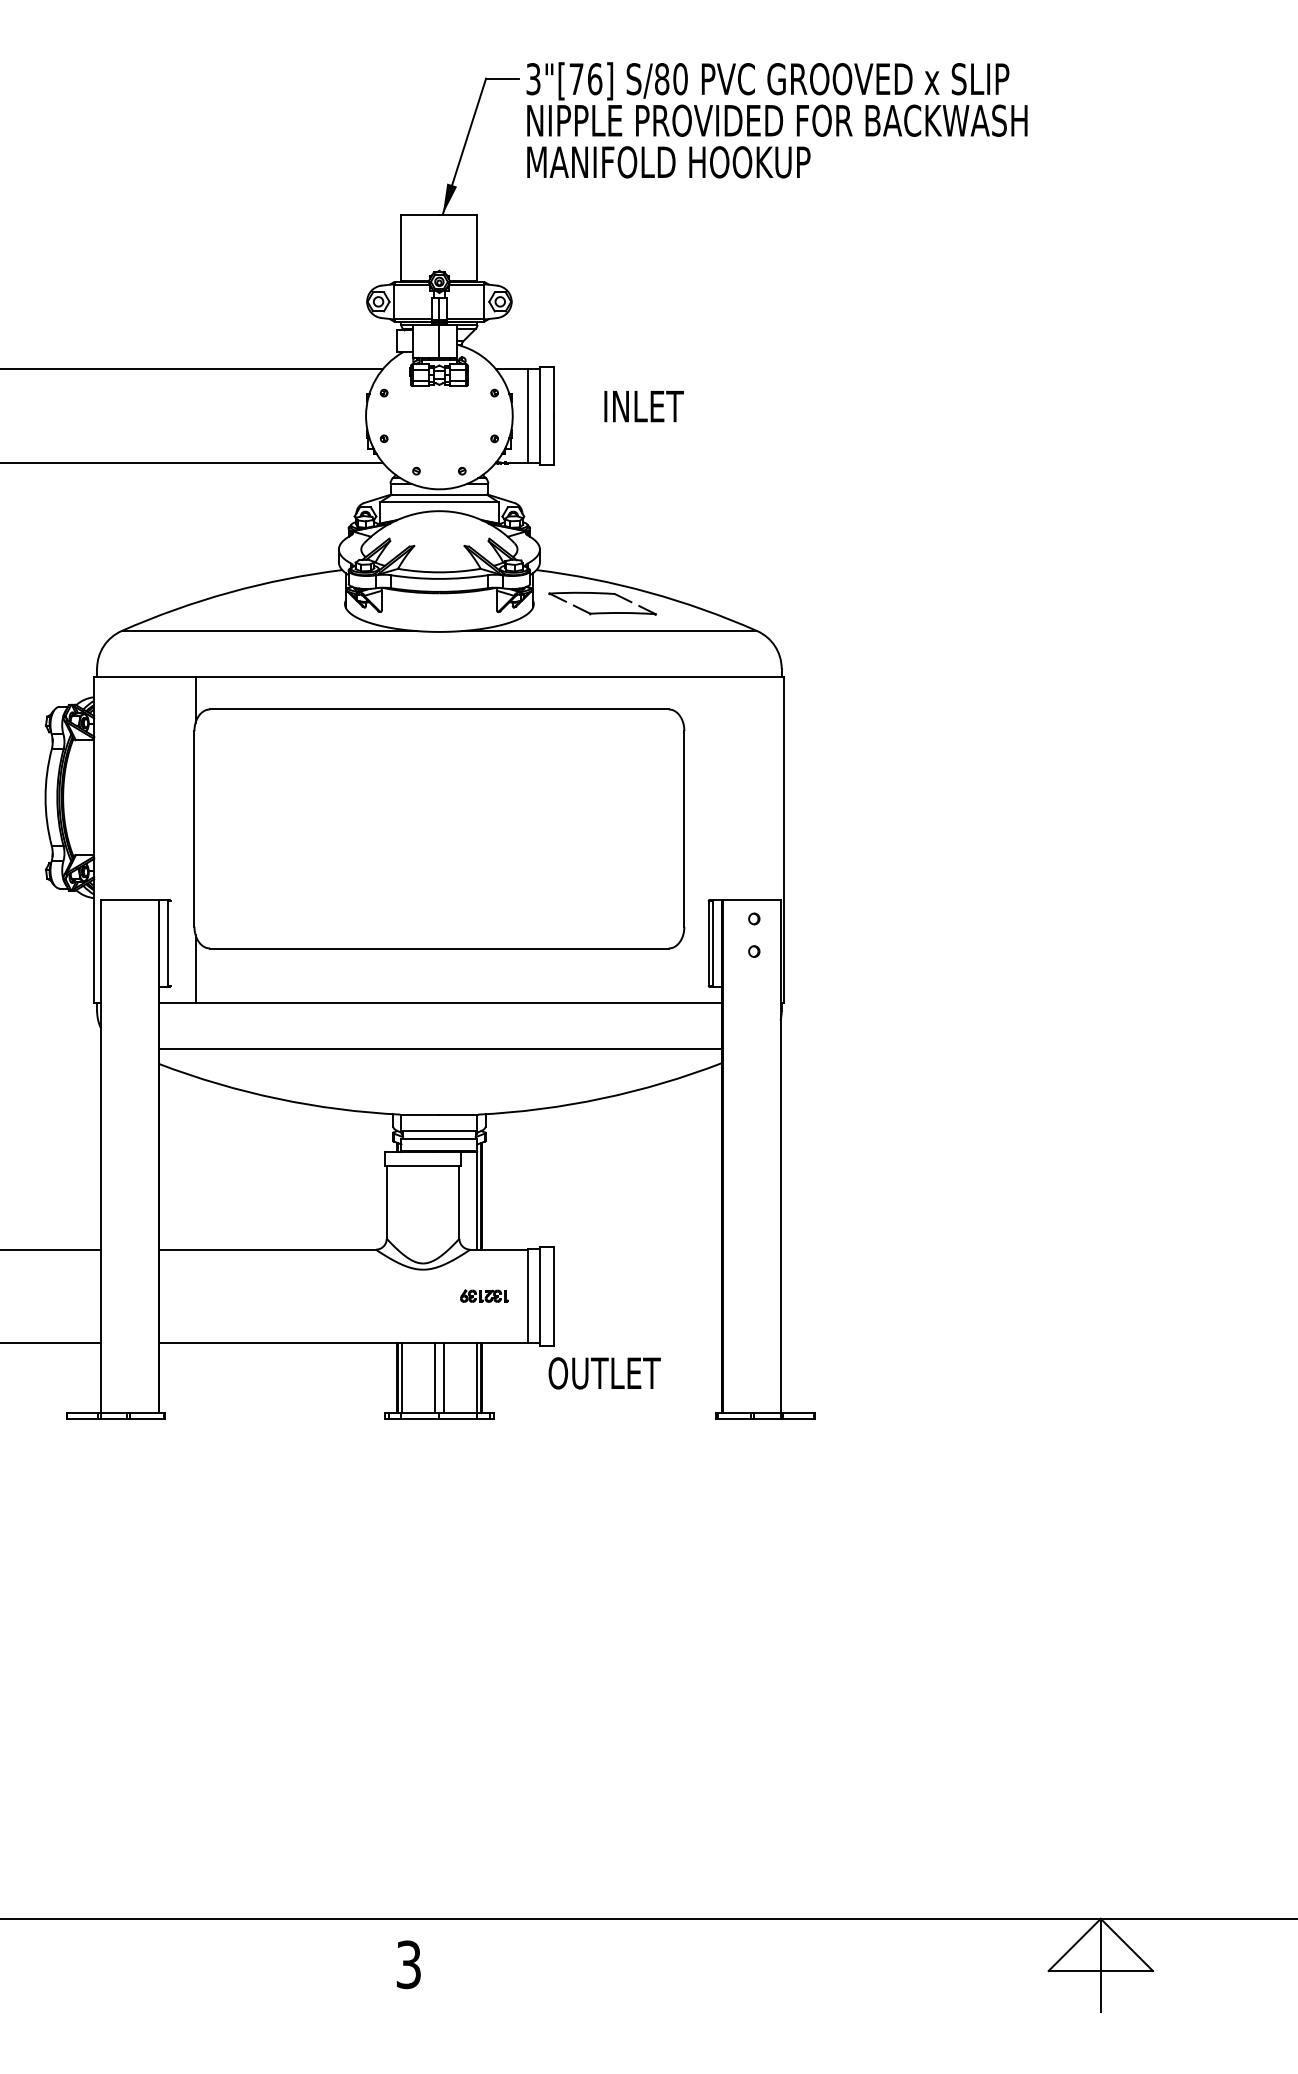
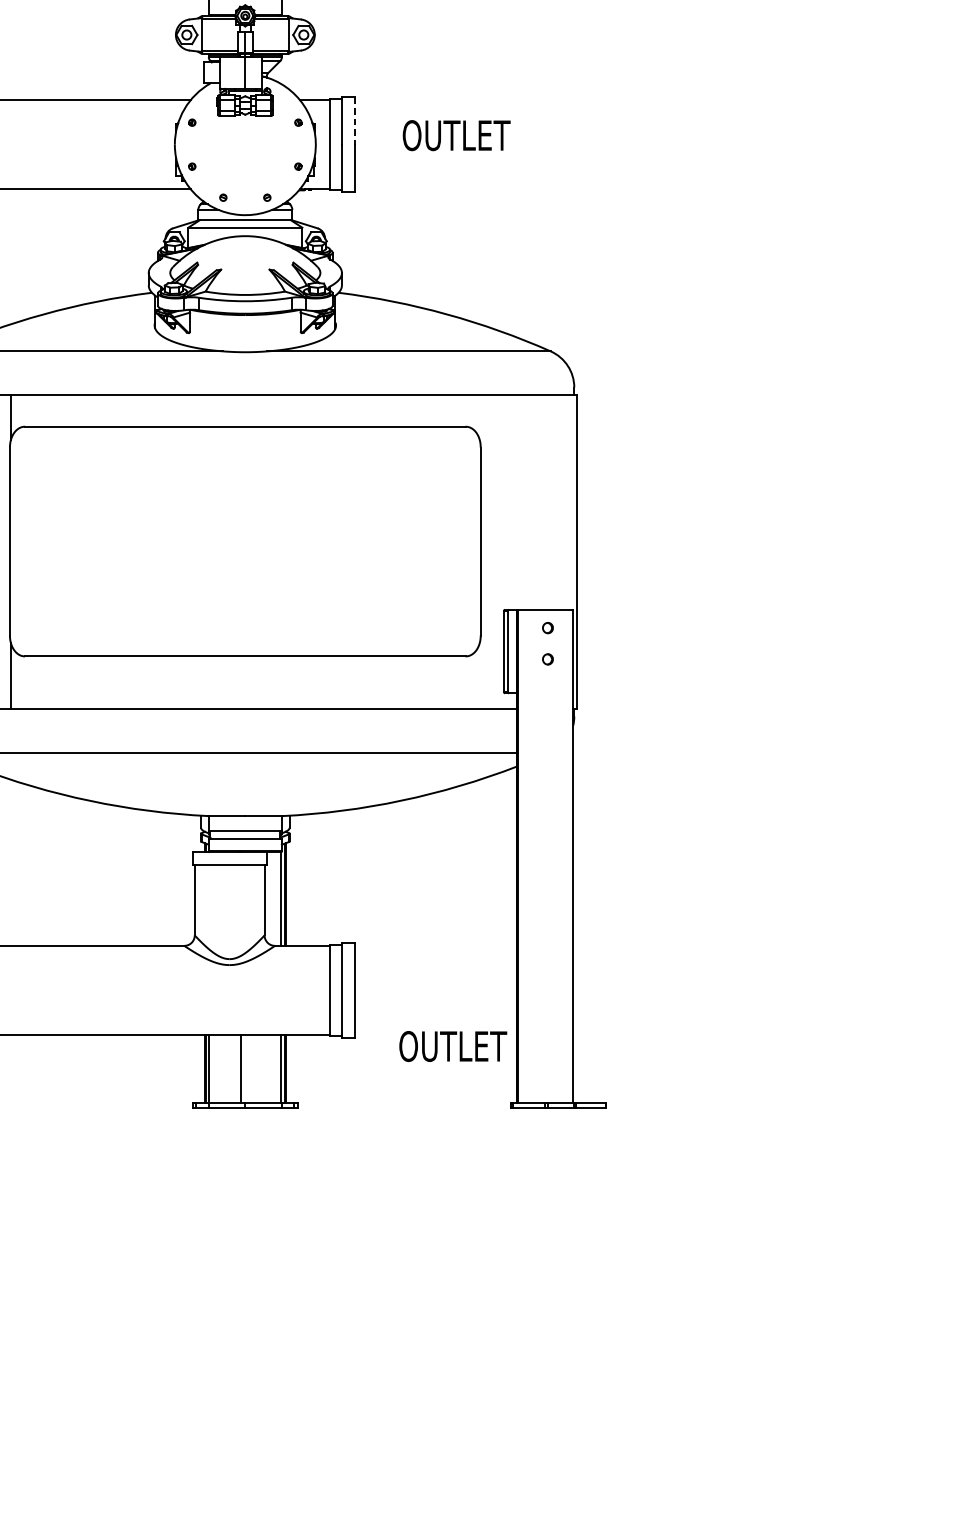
line: (553, 391) -> (354, 121), solid -> dashed
text: (659, 406) -> (456, 135), INLET -> OUTLET
part: (602, 594) -> (402, 316), removed
part: (484, 1295) -> (288, 989), removed
text: (604, 1373) -> (453, 1046), moved
line: (444, 1377) -> (250, 1068), removed

